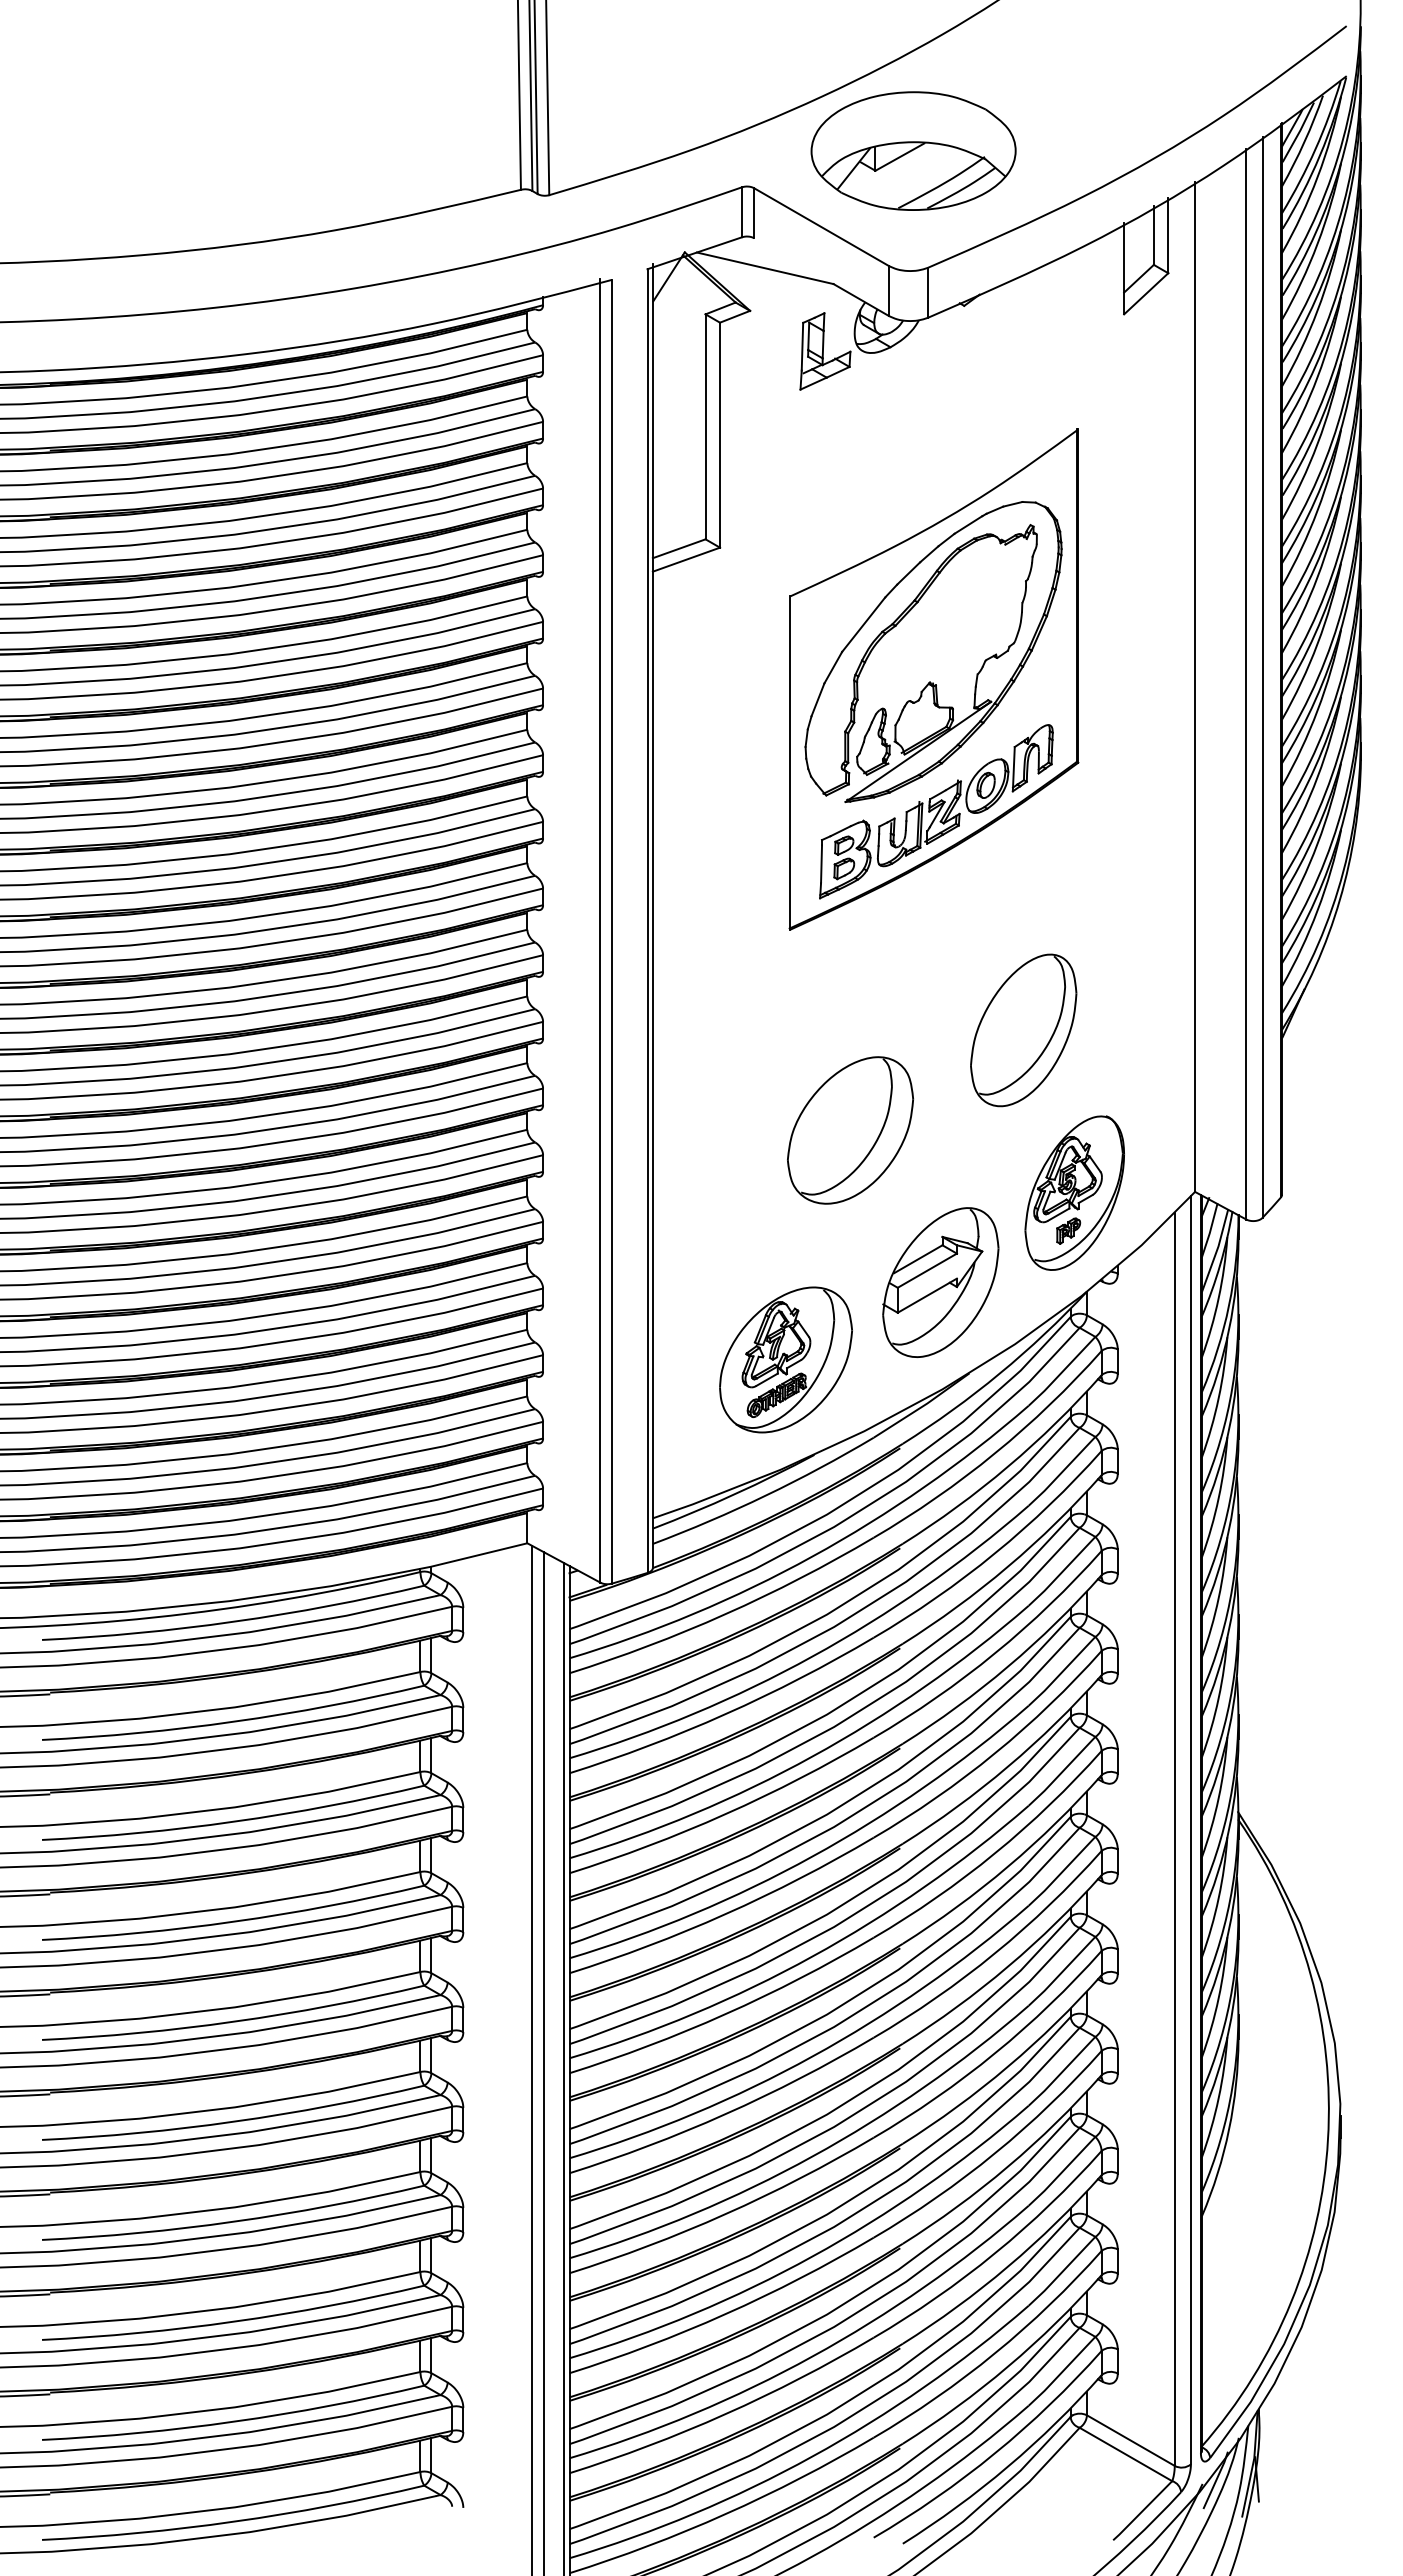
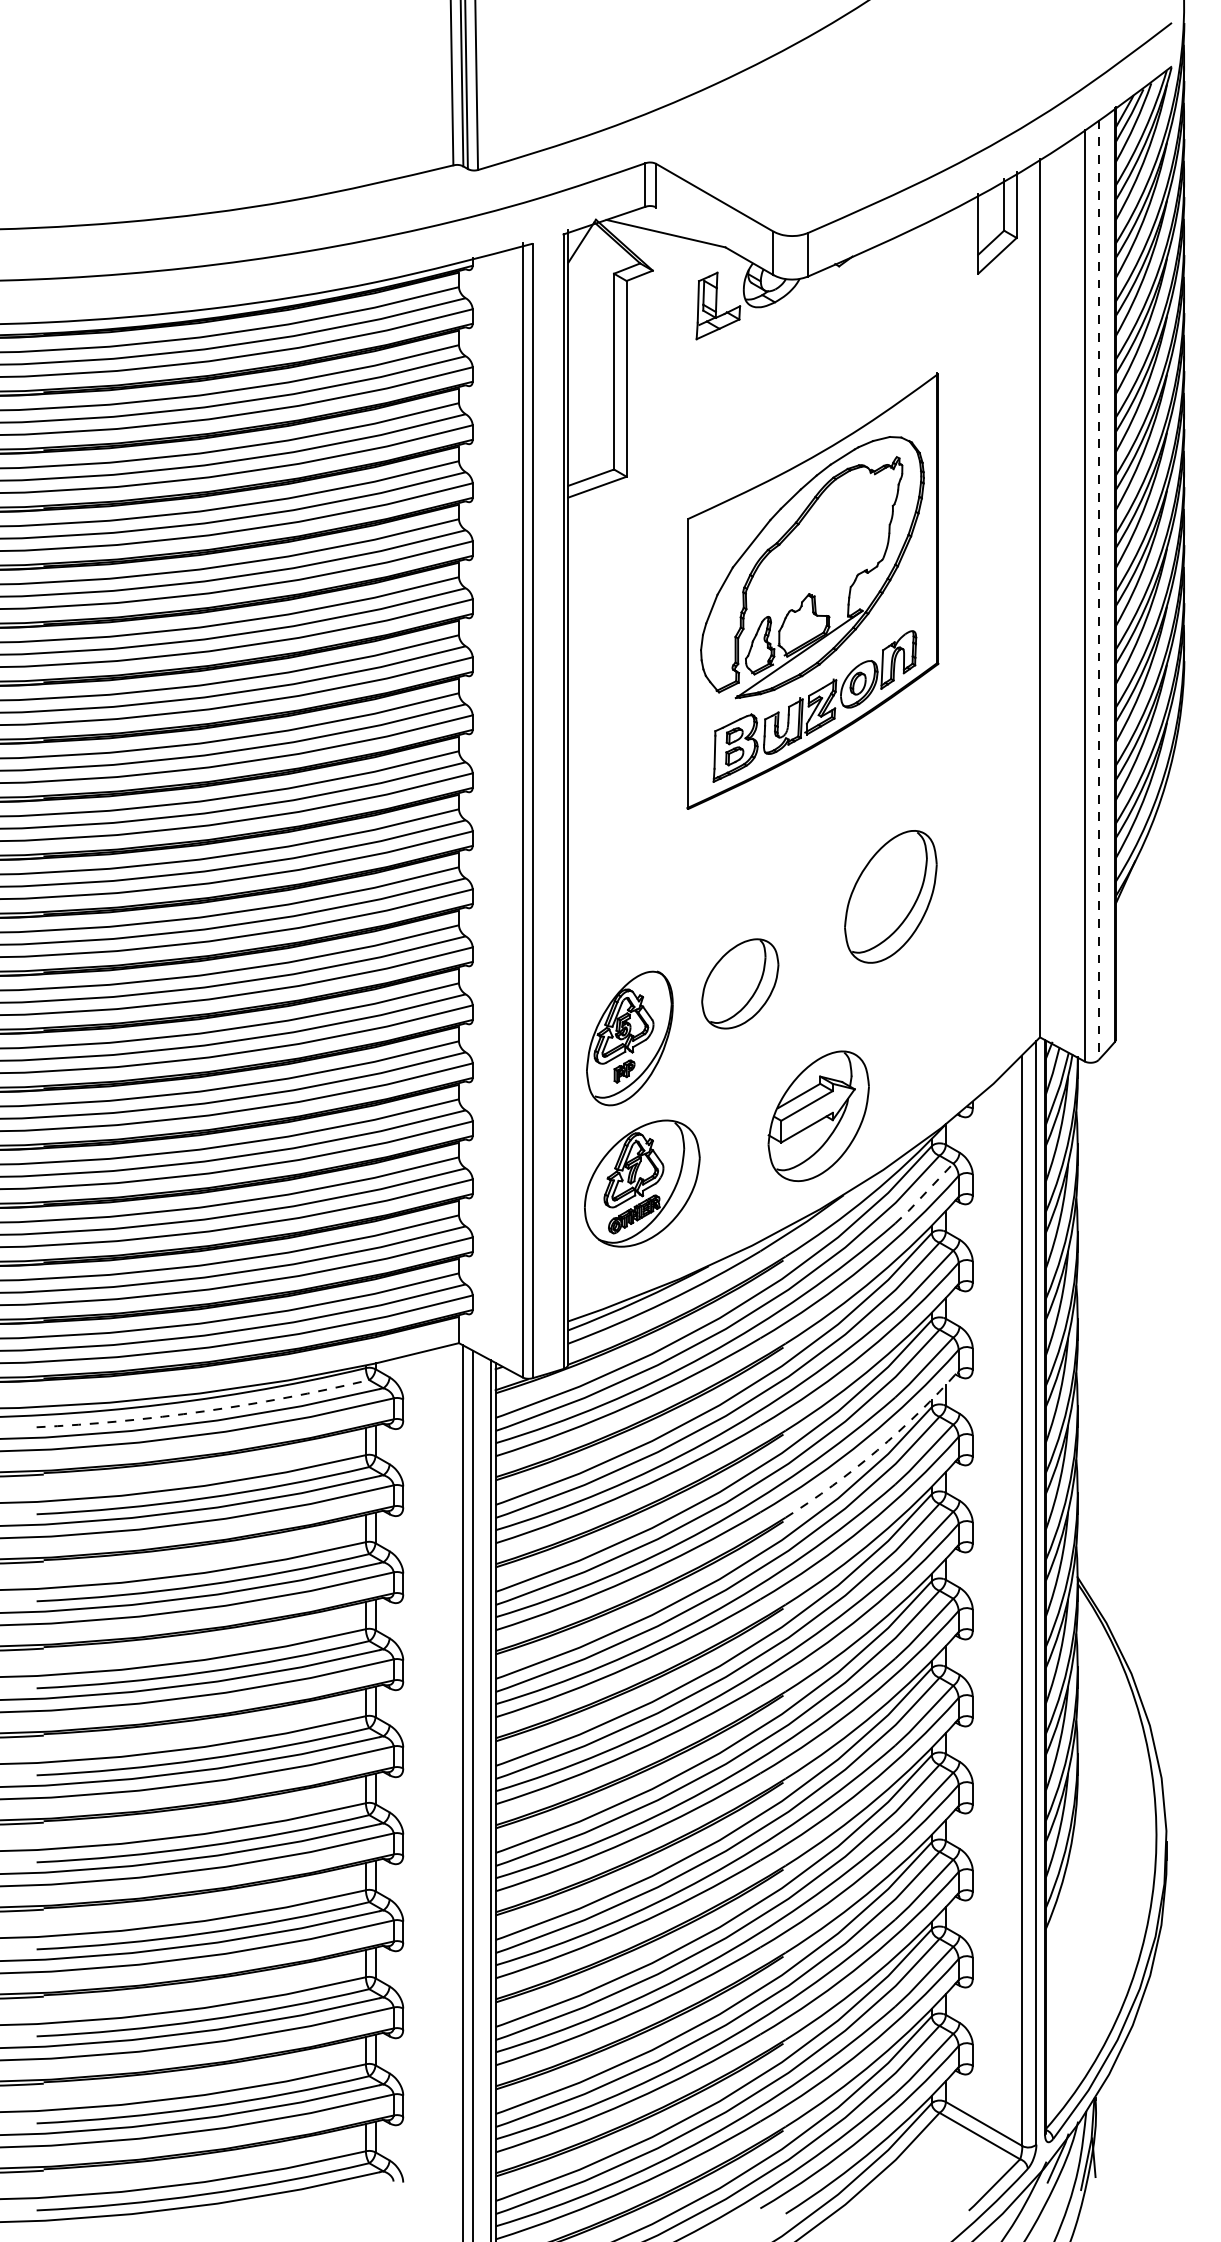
part: (913, 150) -> (794, 131), removed
line: (1262, 678) -> (1098, 590), solid -> dashed
part: (850, 1130) -> (740, 983), size x0.7
part: (1074, 1192) -> (629, 1037), moved
part: (785, 1359) -> (641, 1183), moved
line: (1062, 1372) -> (924, 1194), solid -> dashed
arc: (234, 1621) -> (204, 1411), solid -> dashed
arc: (1008, 1666) -> (877, 1450), solid -> dashed

